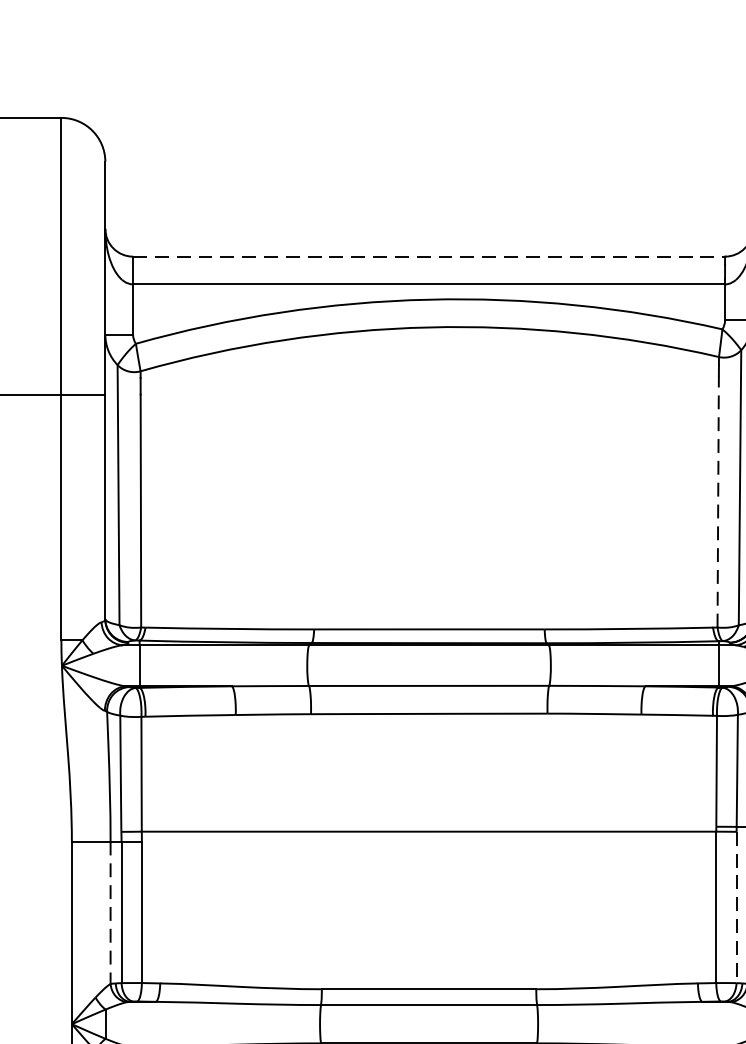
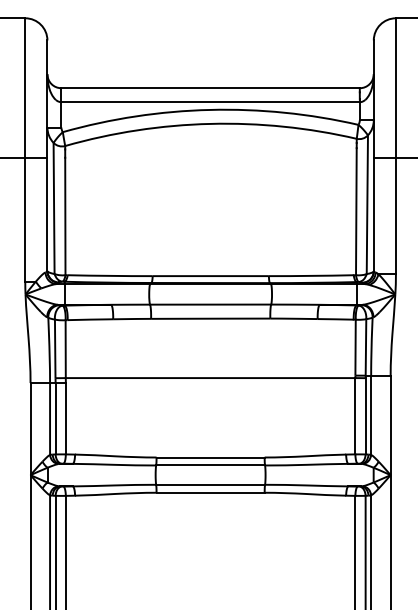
line: (430, 257) -> (211, 88), dashed -> solid
line: (718, 501) -> (356, 211), dashed -> solid
line: (736, 907) -> (365, 416), dashed -> solid
line: (111, 911) -> (50, 418), dashed -> solid

